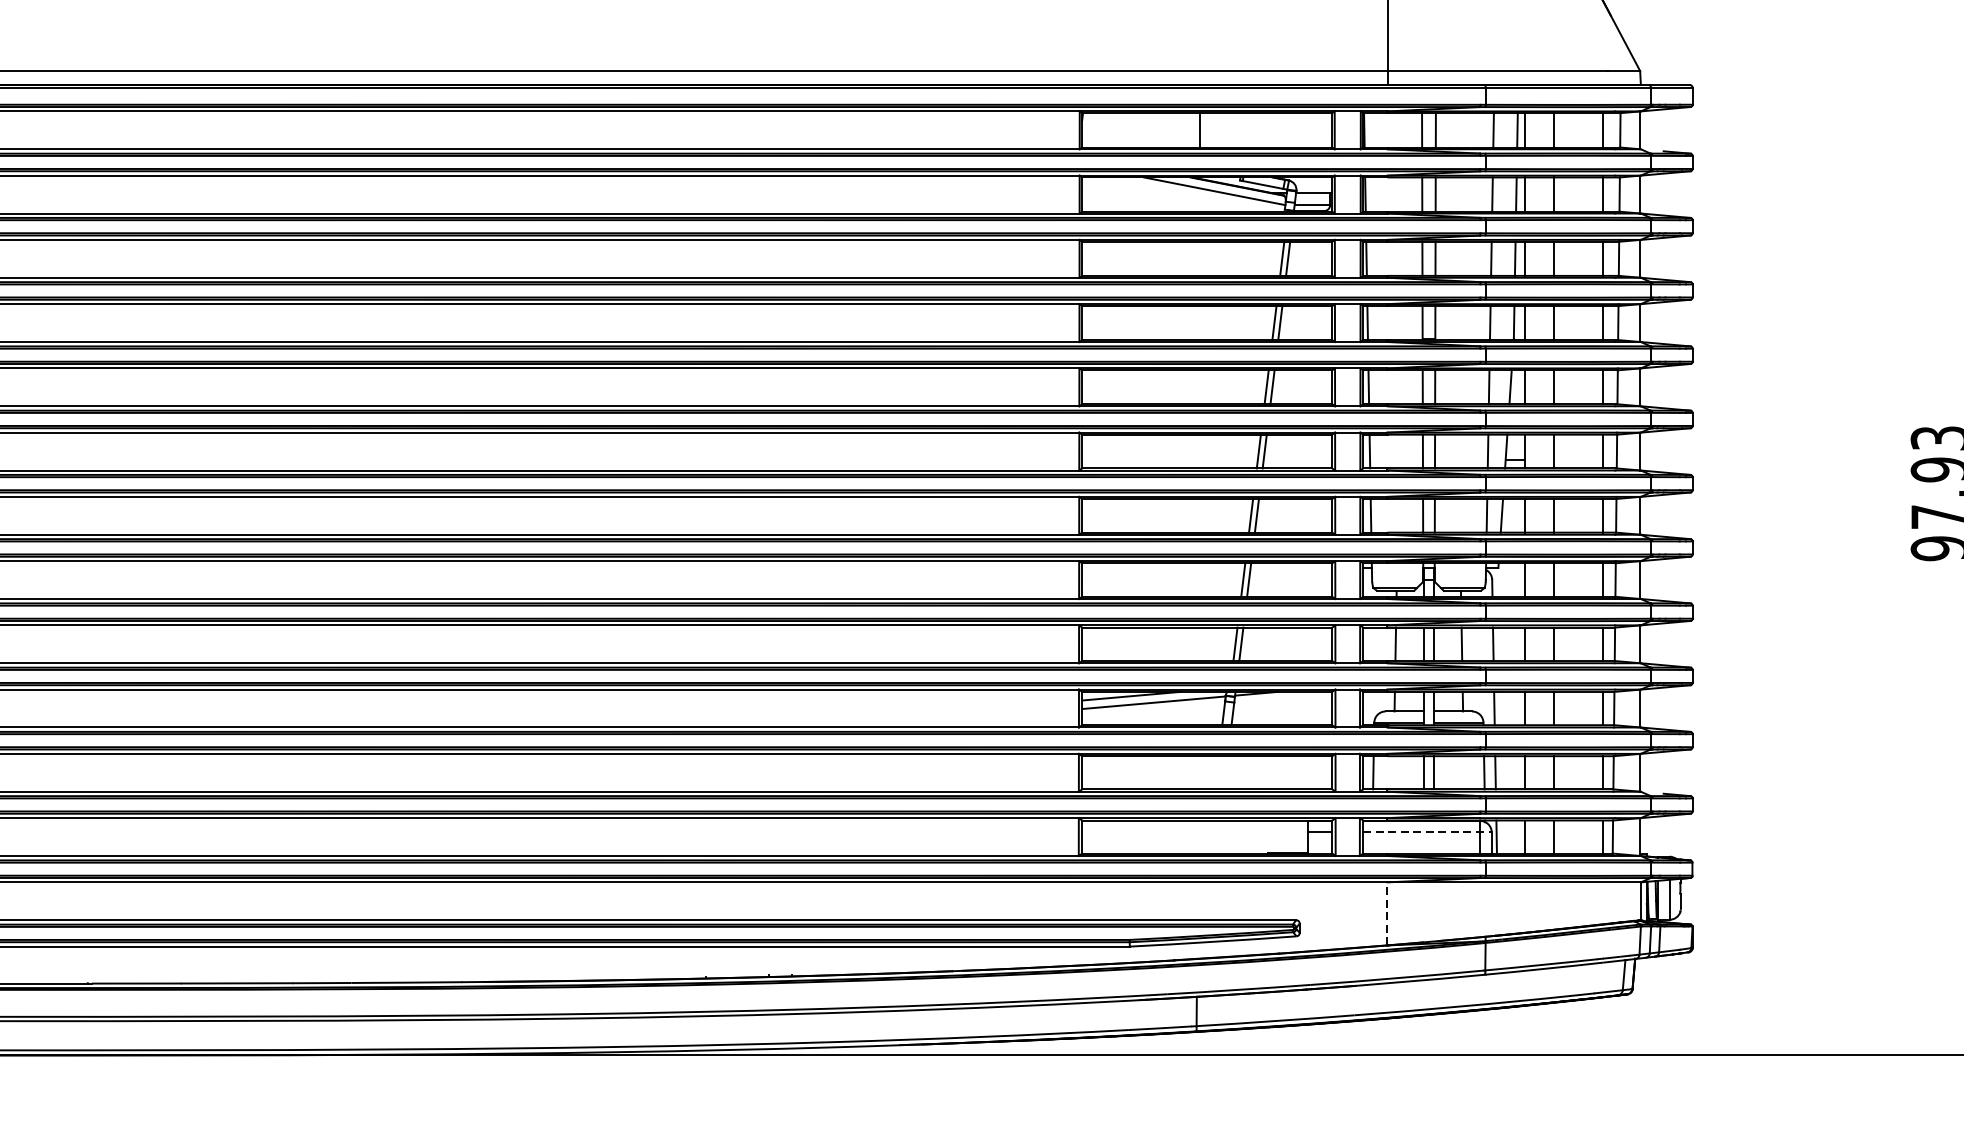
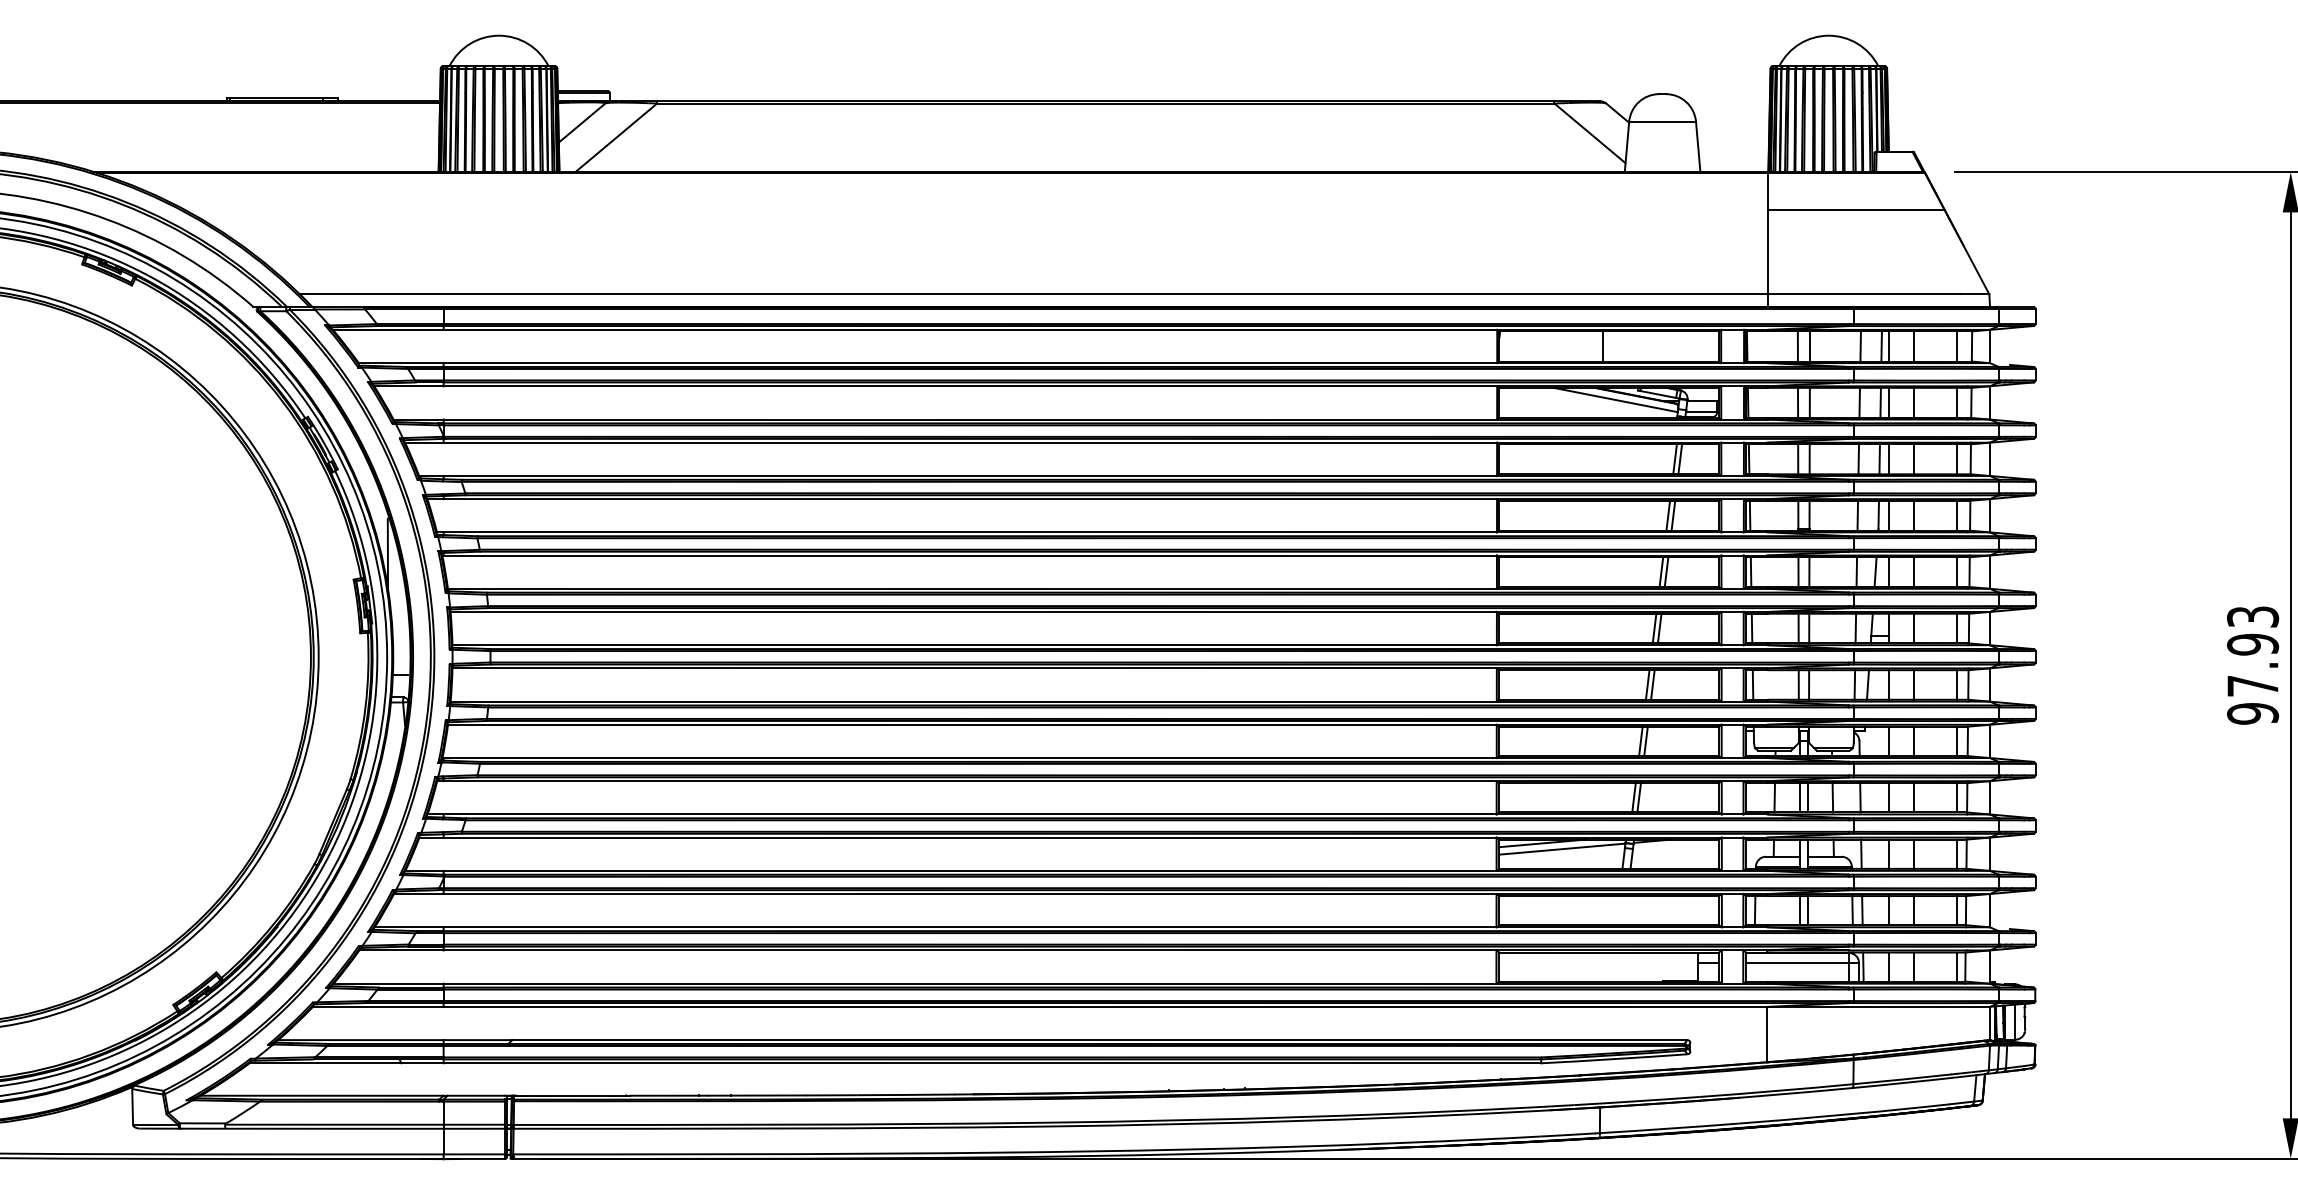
line: (1428, 832) -> (1803, 963), dashed -> solid
line: (1387, 913) -> (1767, 1034), dashed -> solid

